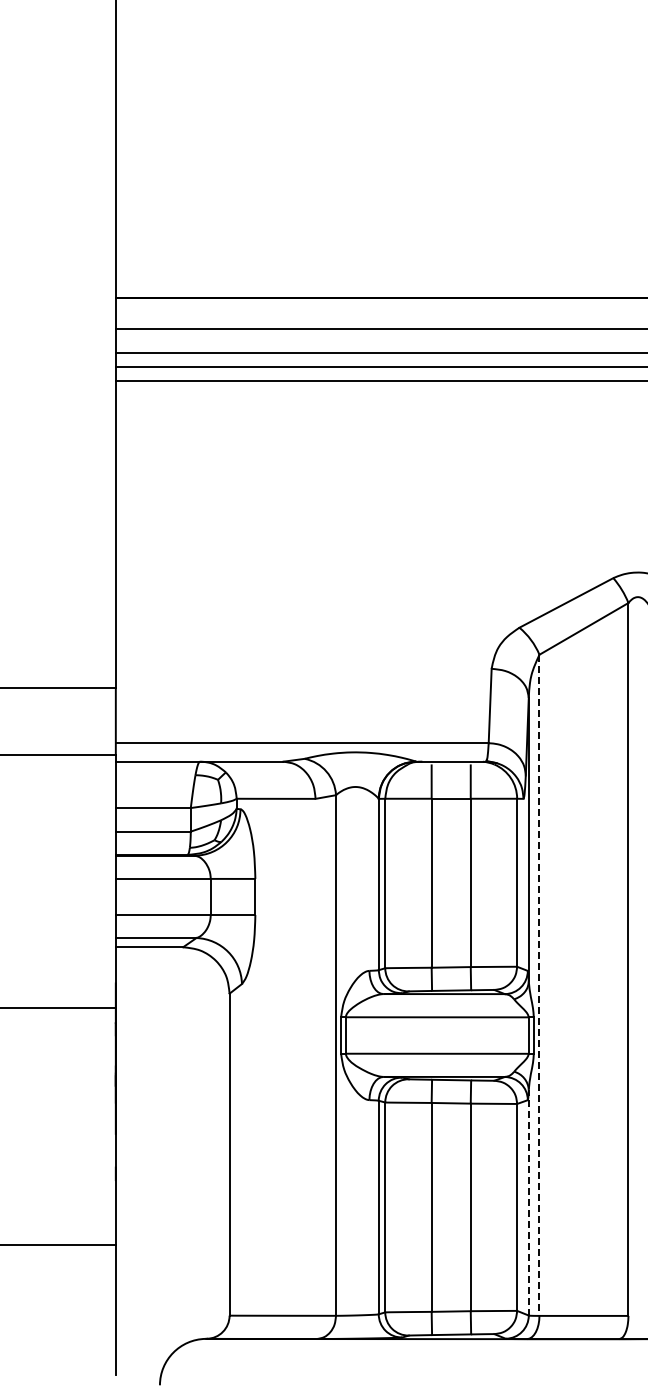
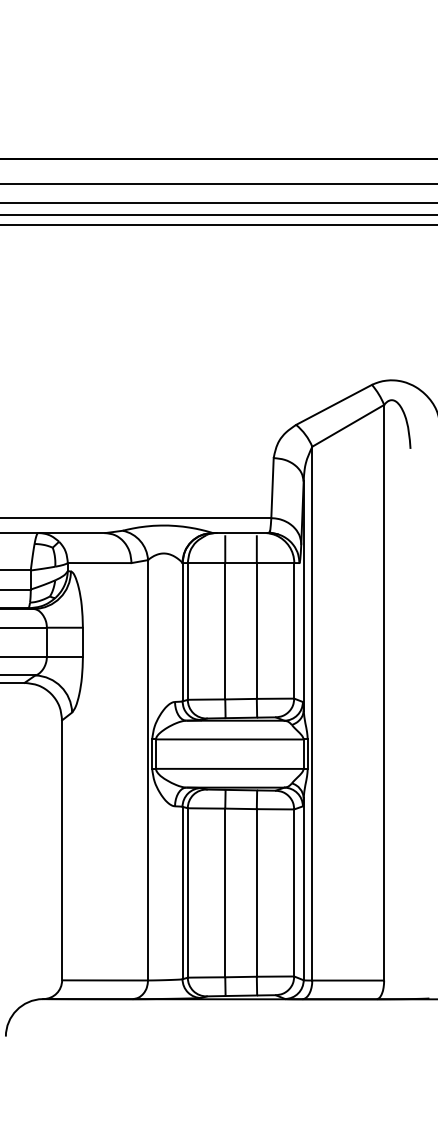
line: (539, 985) -> (312, 713), dashed -> solid
line: (528, 1202) -> (303, 888), dashed -> solid

